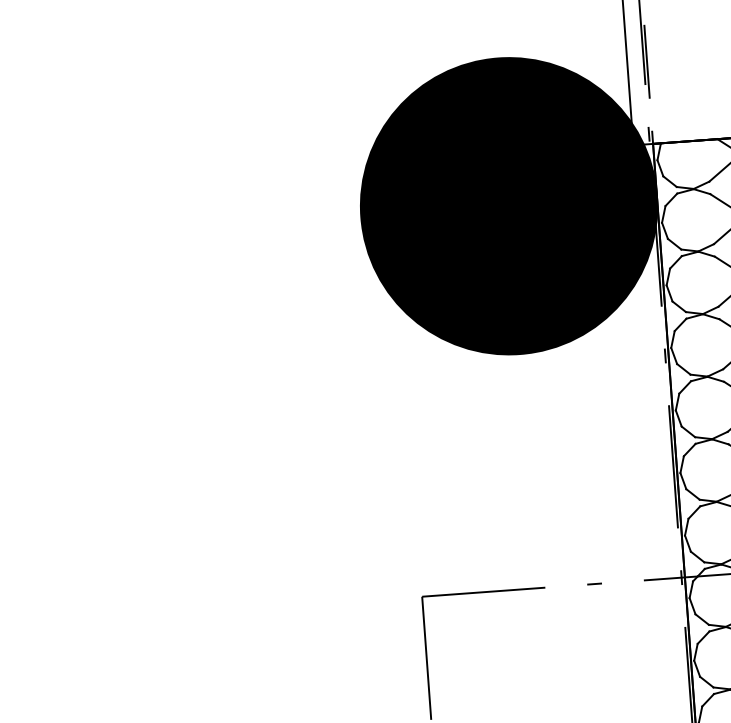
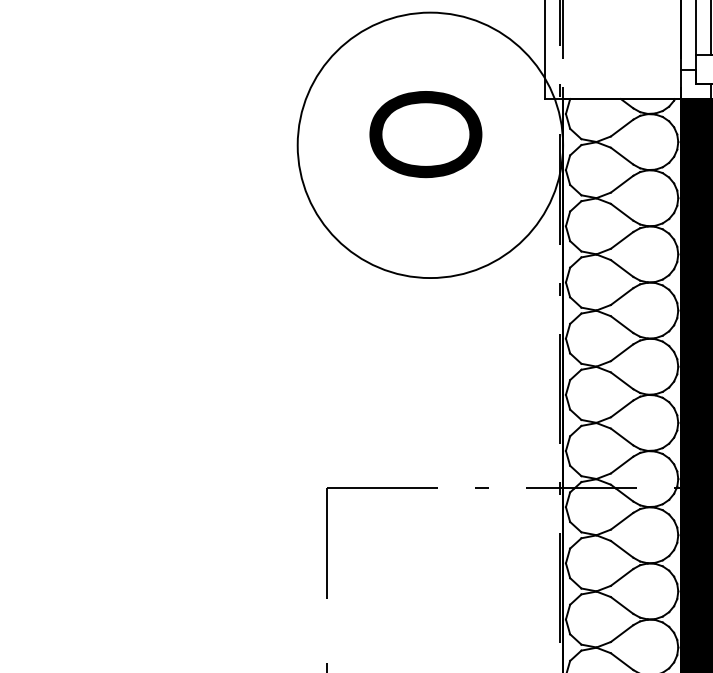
fill: (509, 206) -> (430, 145), removed

